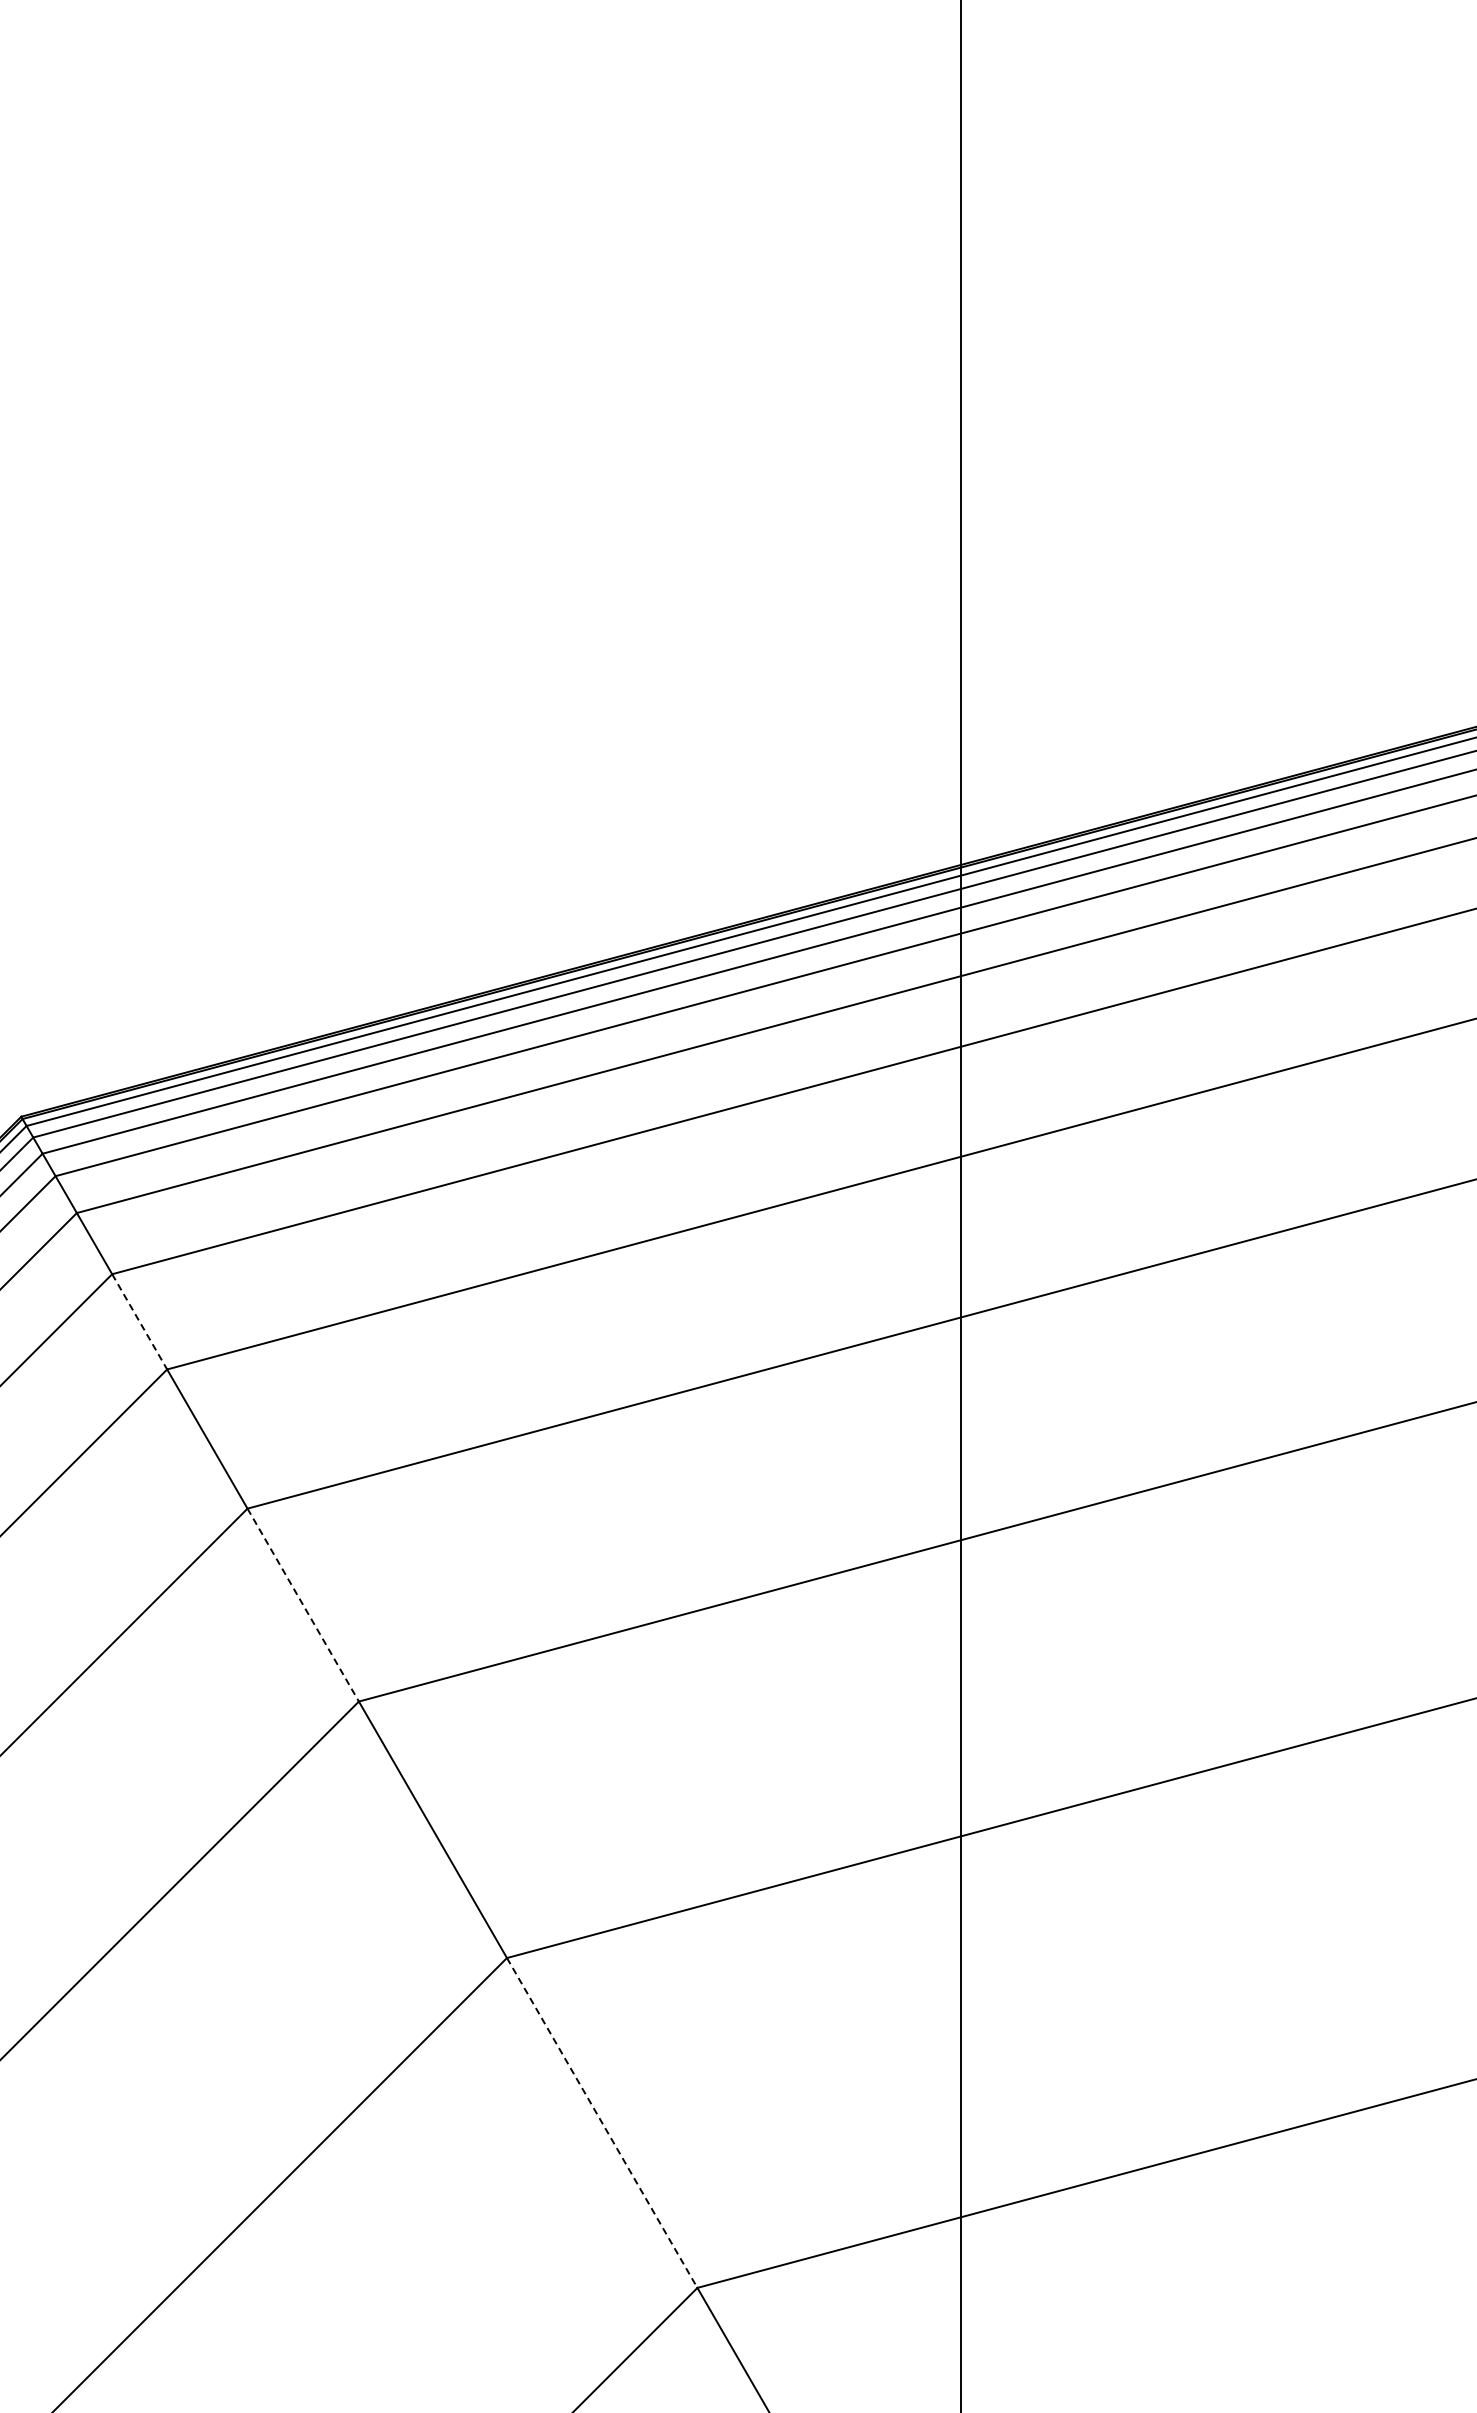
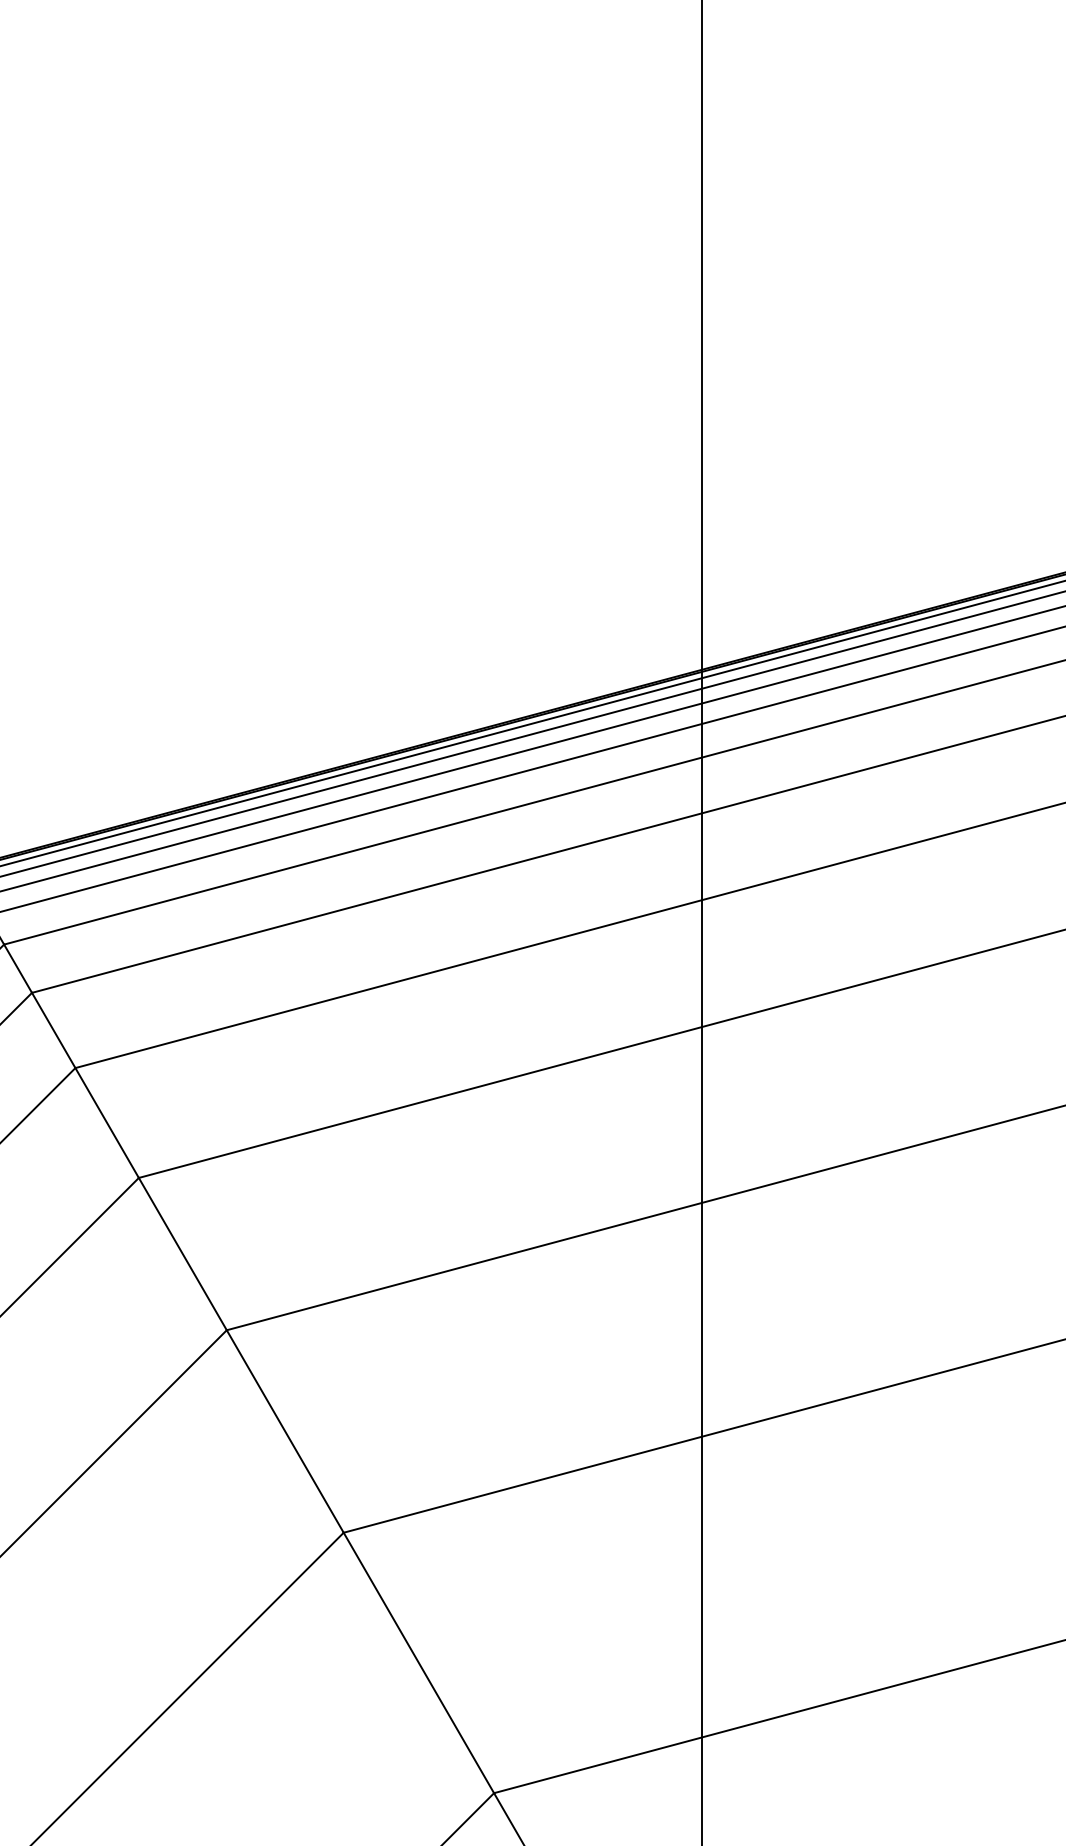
line: (139, 1321) -> (53, 1030), dashed -> solid
line: (303, 1605) -> (183, 1254), dashed -> solid
line: (602, 2123) -> (419, 1663), dashed -> solid

